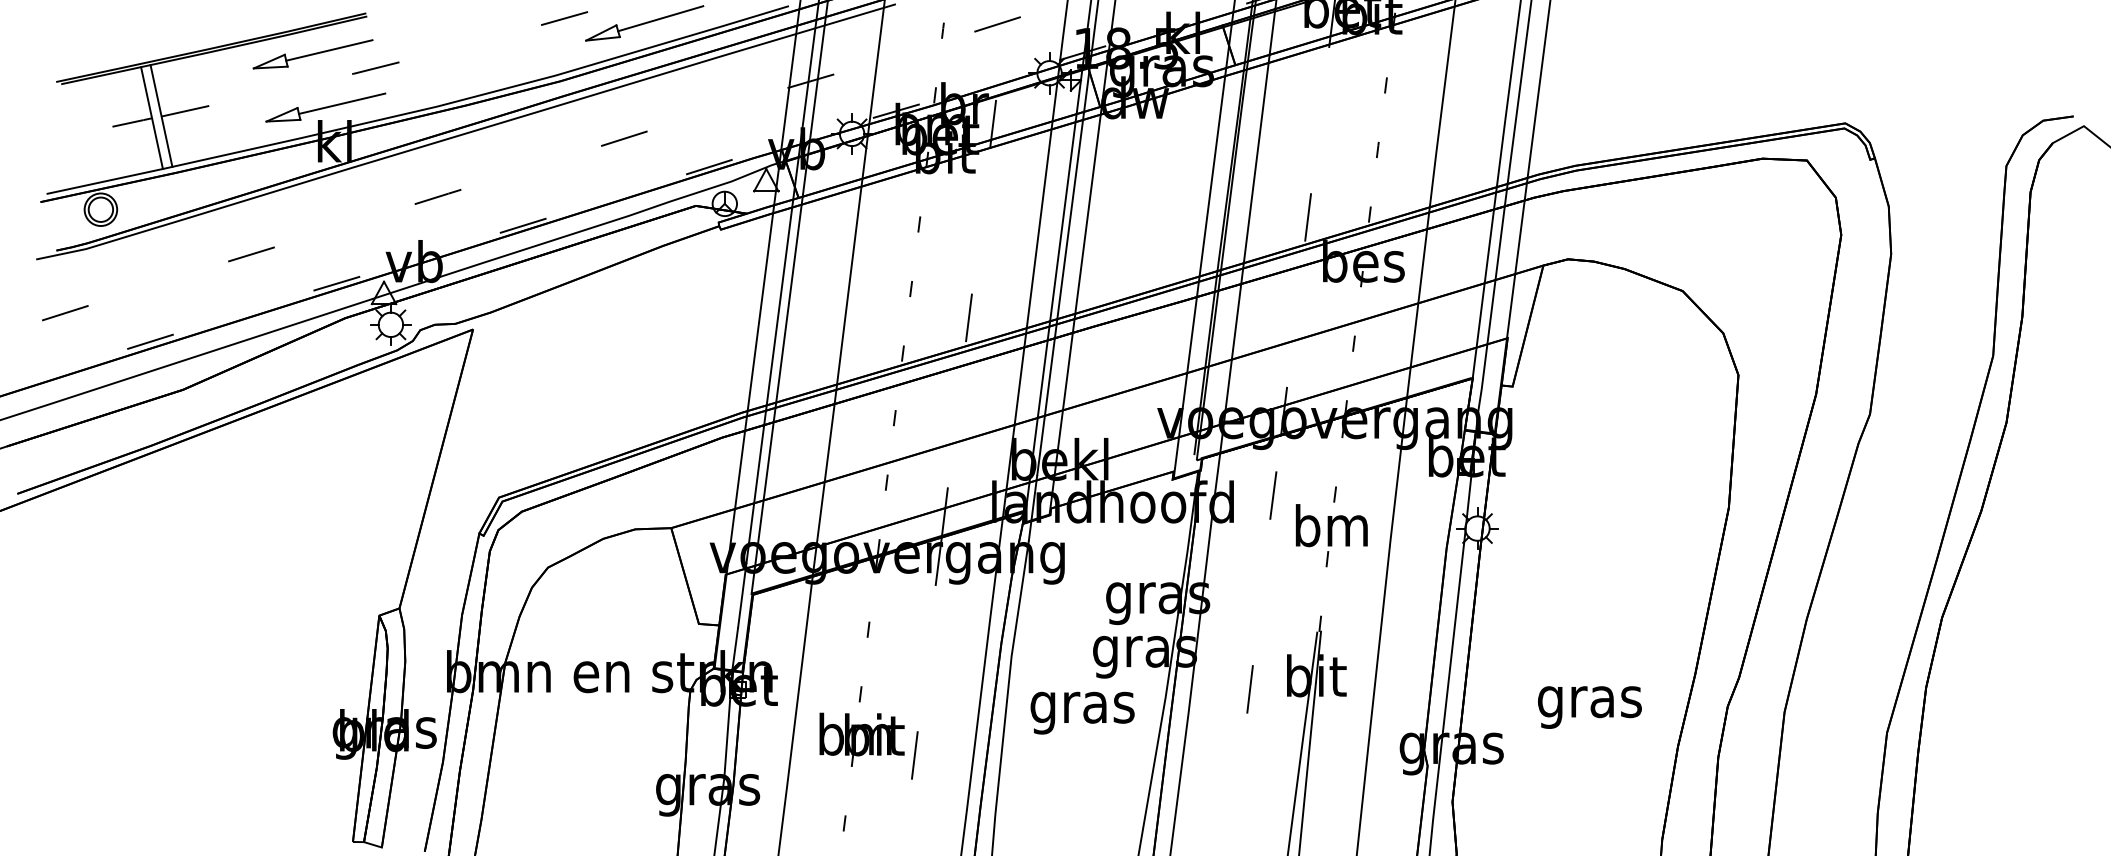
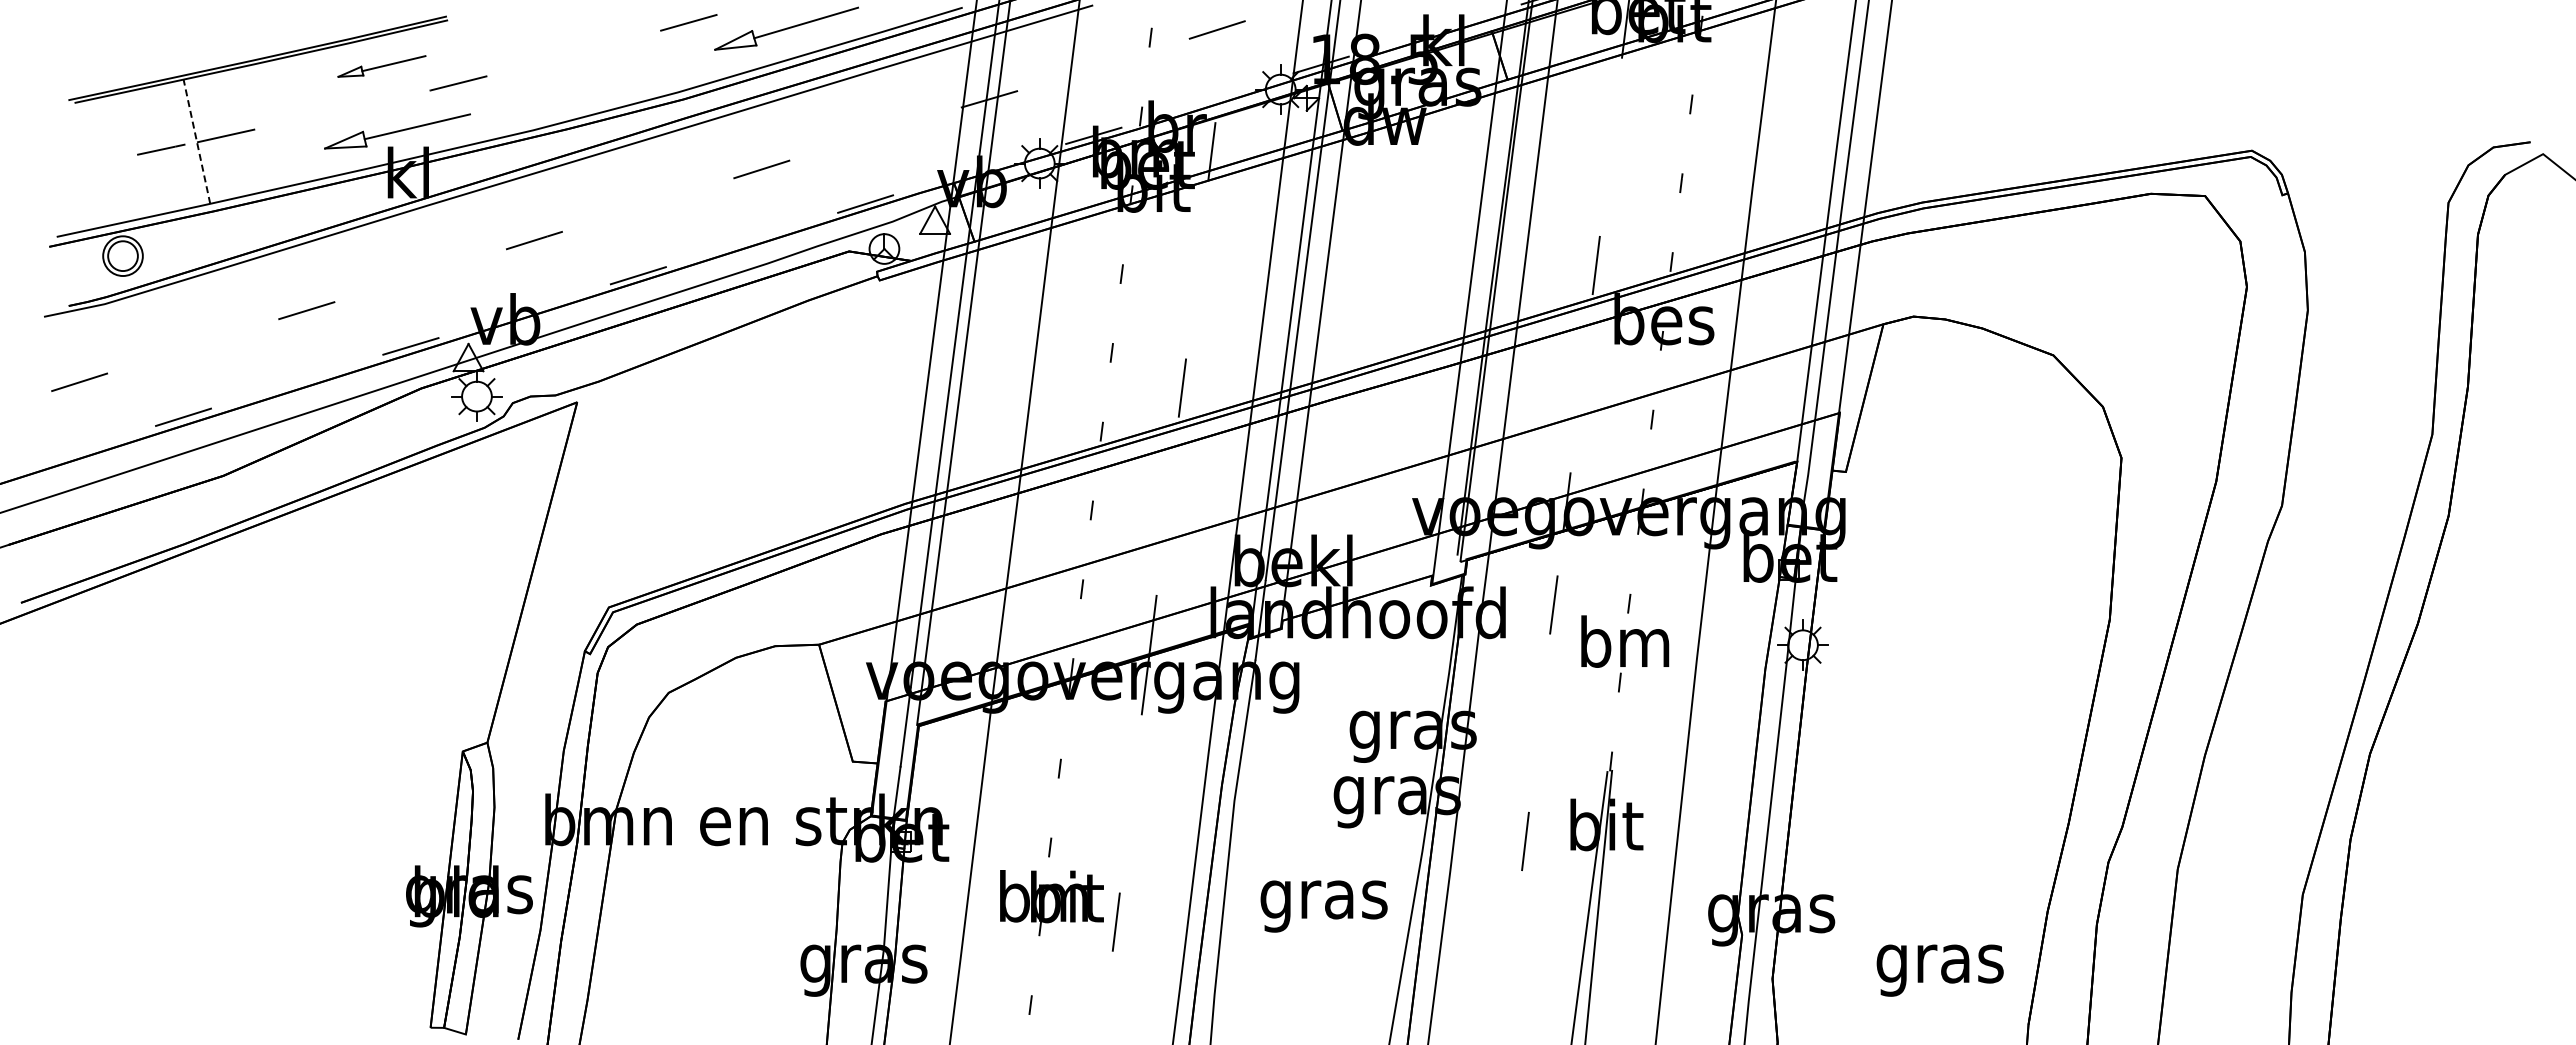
part: (312, 54) -> (381, 66), size x0.6
line: (161, 115) -> (196, 141), solid -> dashed
line: (152, 118) -> (185, 144), removed
text: (1589, 707) -> (1939, 970), moved
text: (1082, 713) -> (1323, 906), moved

